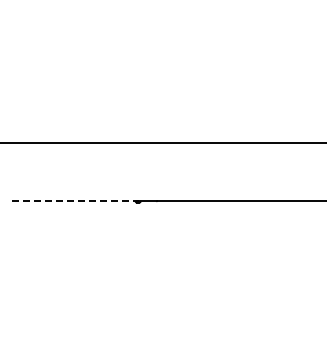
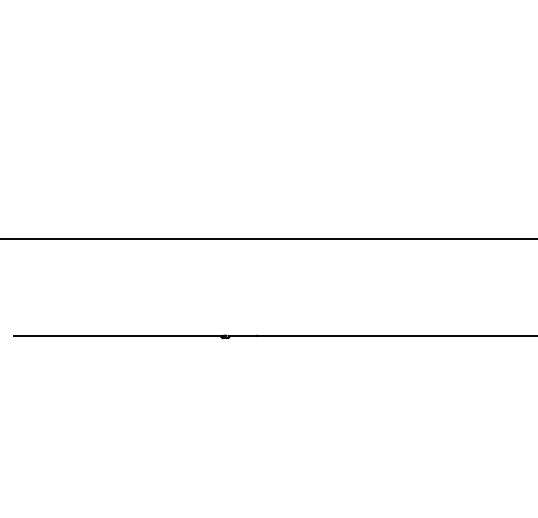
line: (74, 201) -> (118, 336), dashed -> solid

